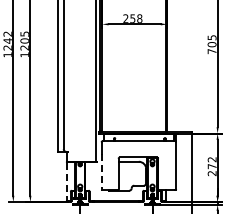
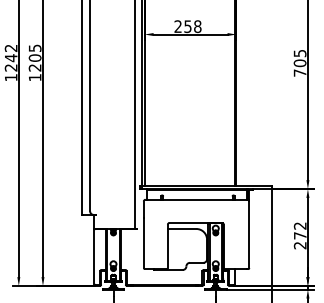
line: (101, 171) -> (143, 242), dashed -> solid
line: (66, 182) -> (94, 258), dashed -> solid

